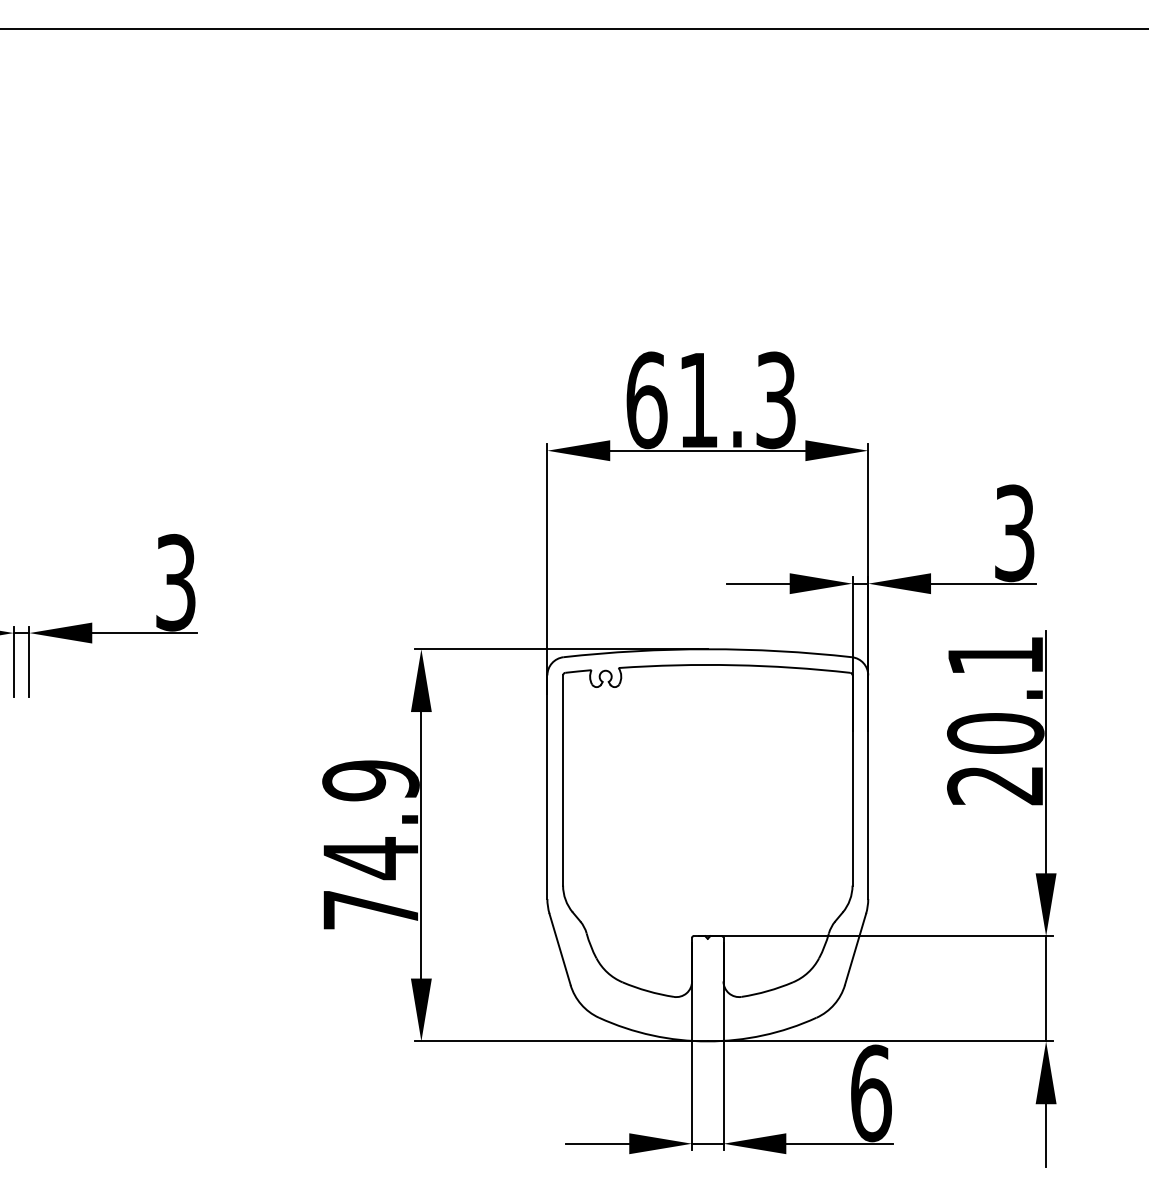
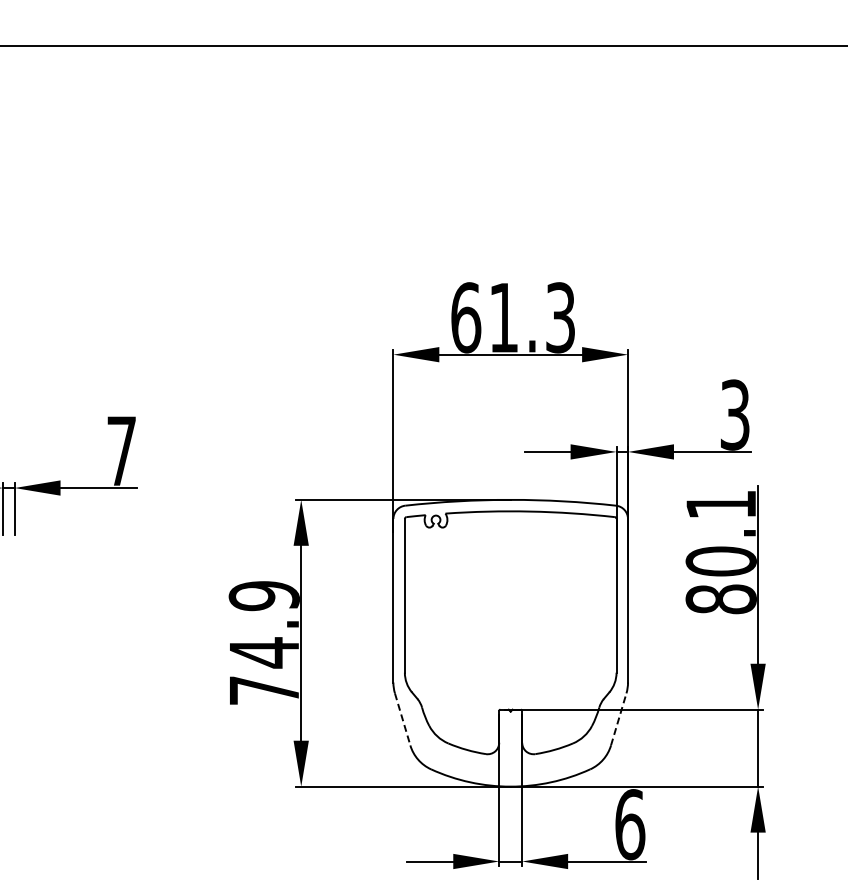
text: (175, 581) -> (121, 450), 3 -> 7
text: (994, 785) -> (720, 599), 20.1 -> 80.1
line: (855, 948) -> (618, 718), solid -> dashed
line: (559, 949) -> (402, 719), solid -> dashed

